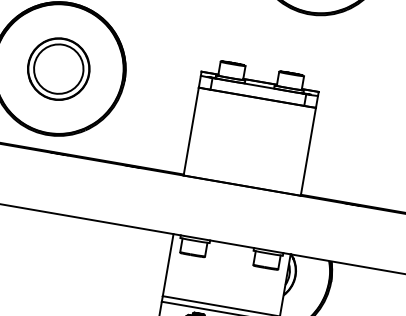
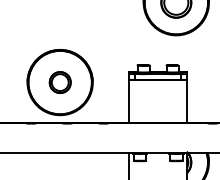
part: (59, 69) -> (60, 82), size x0.7

